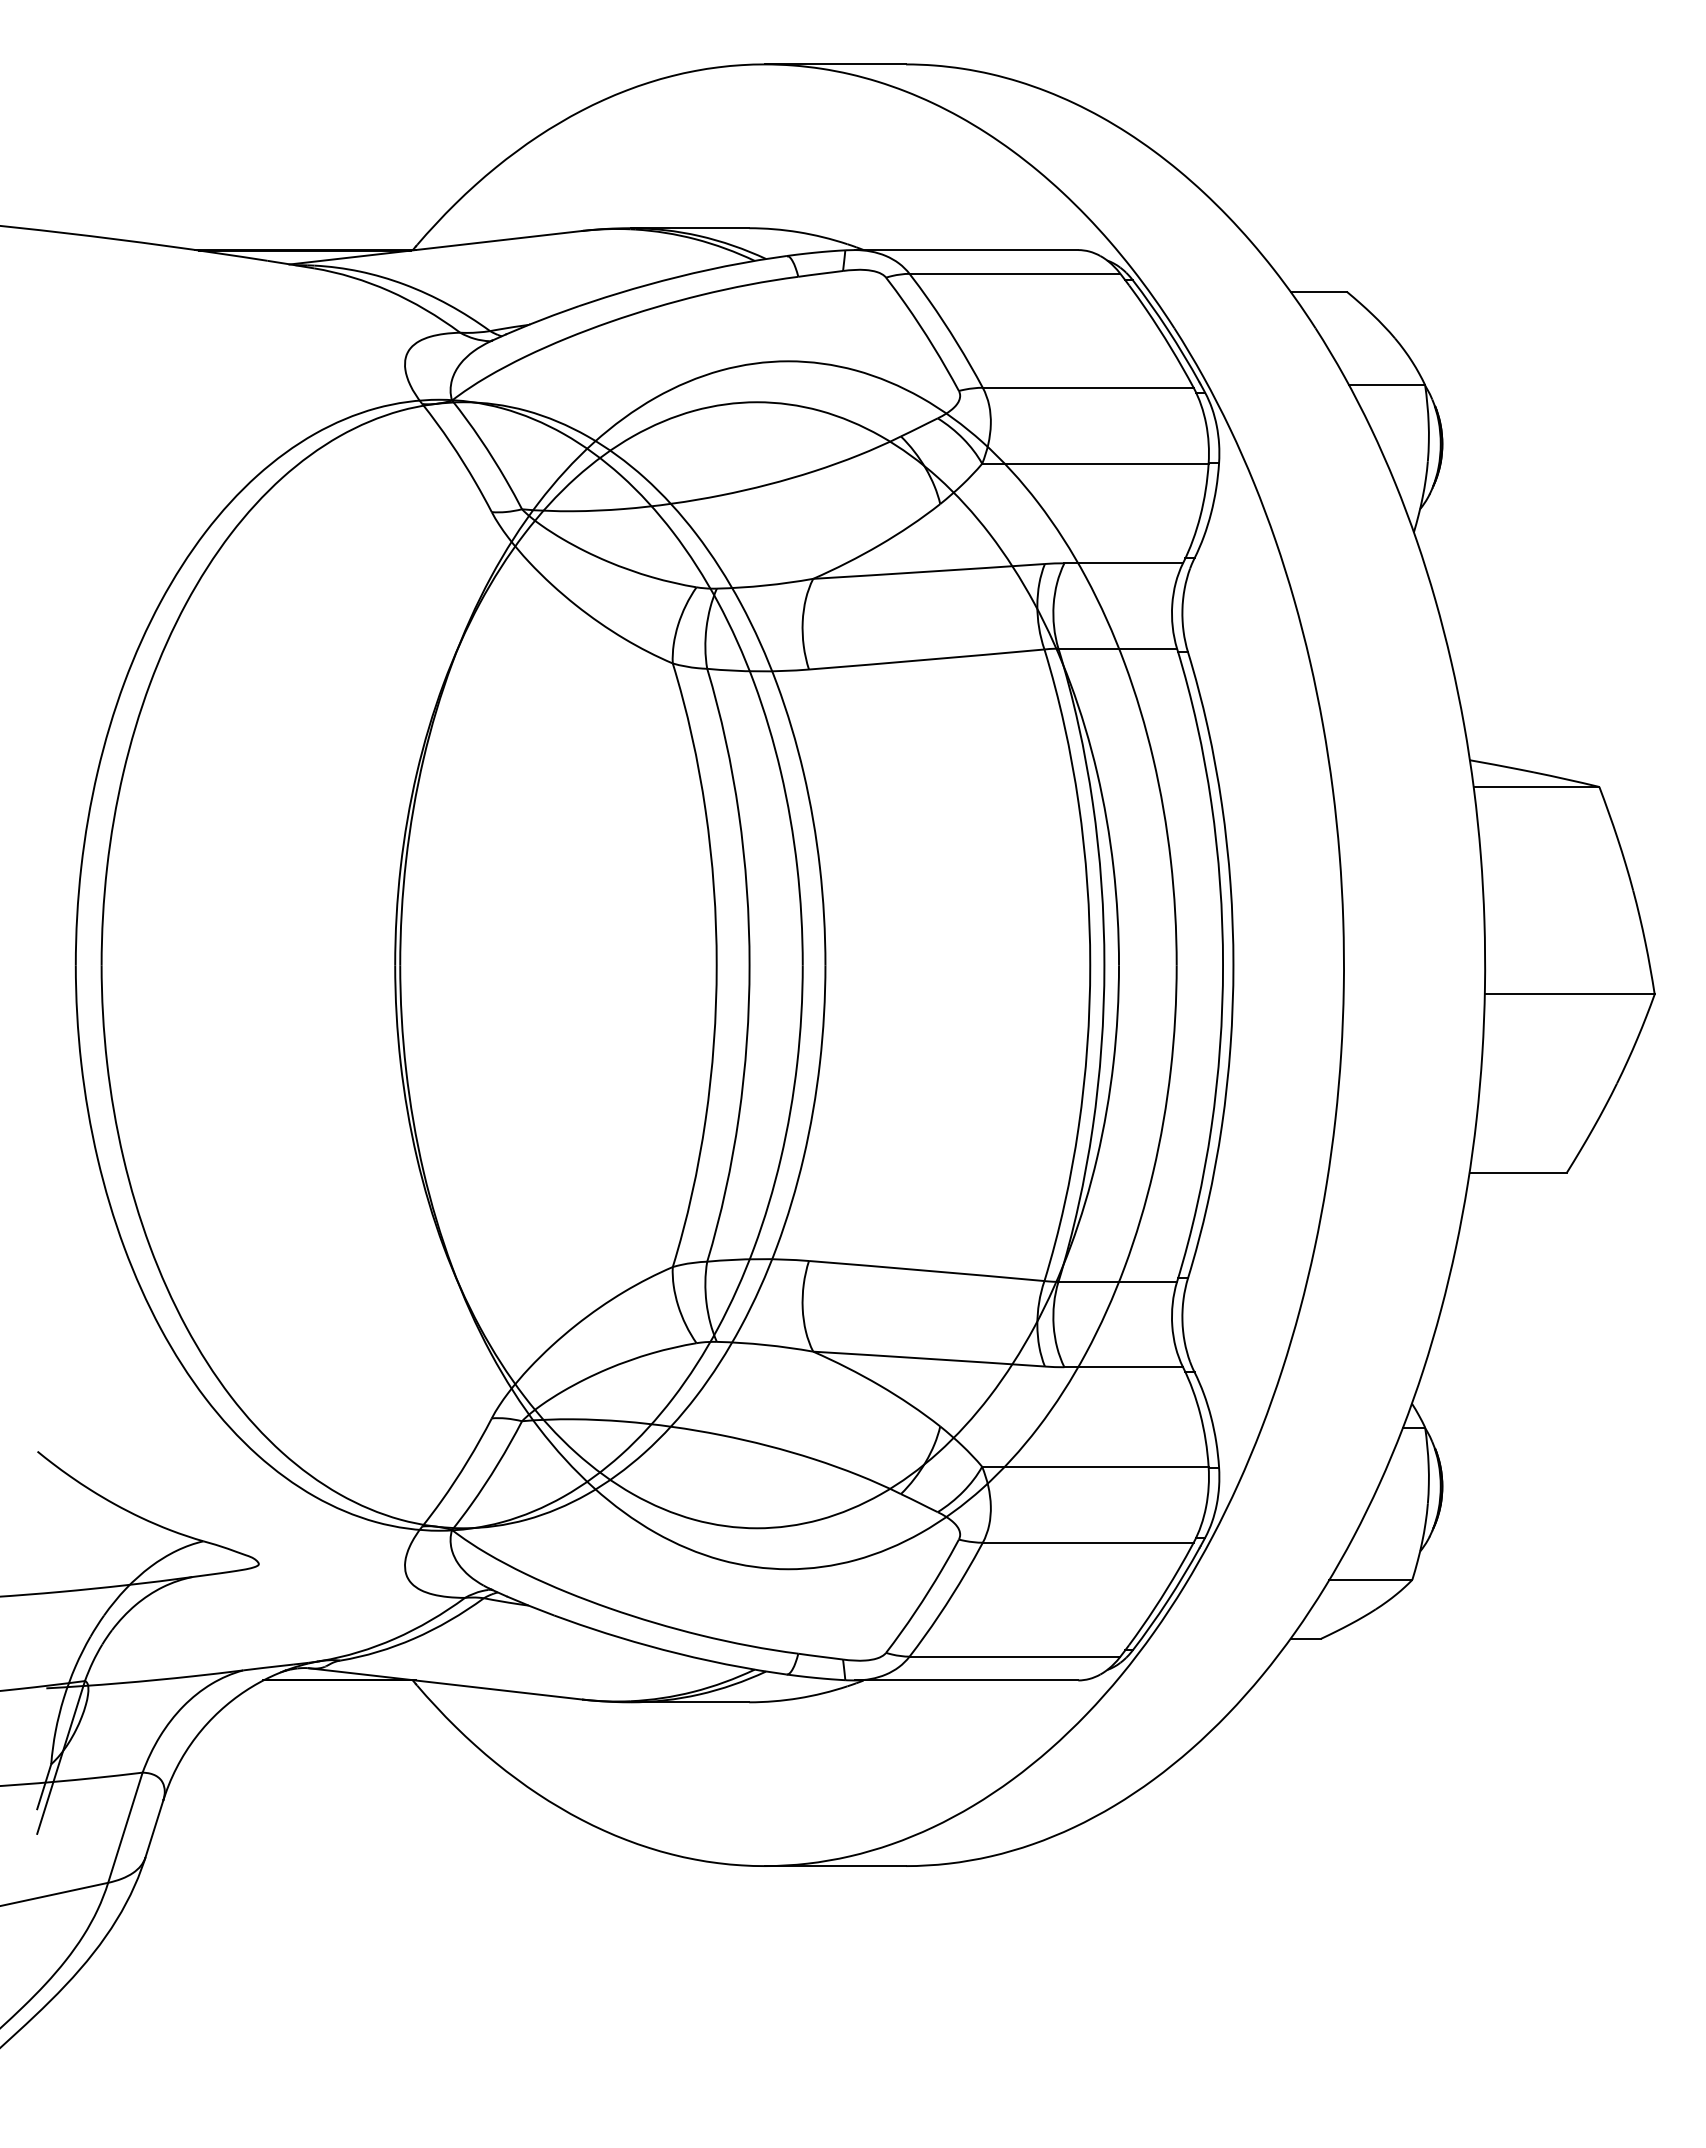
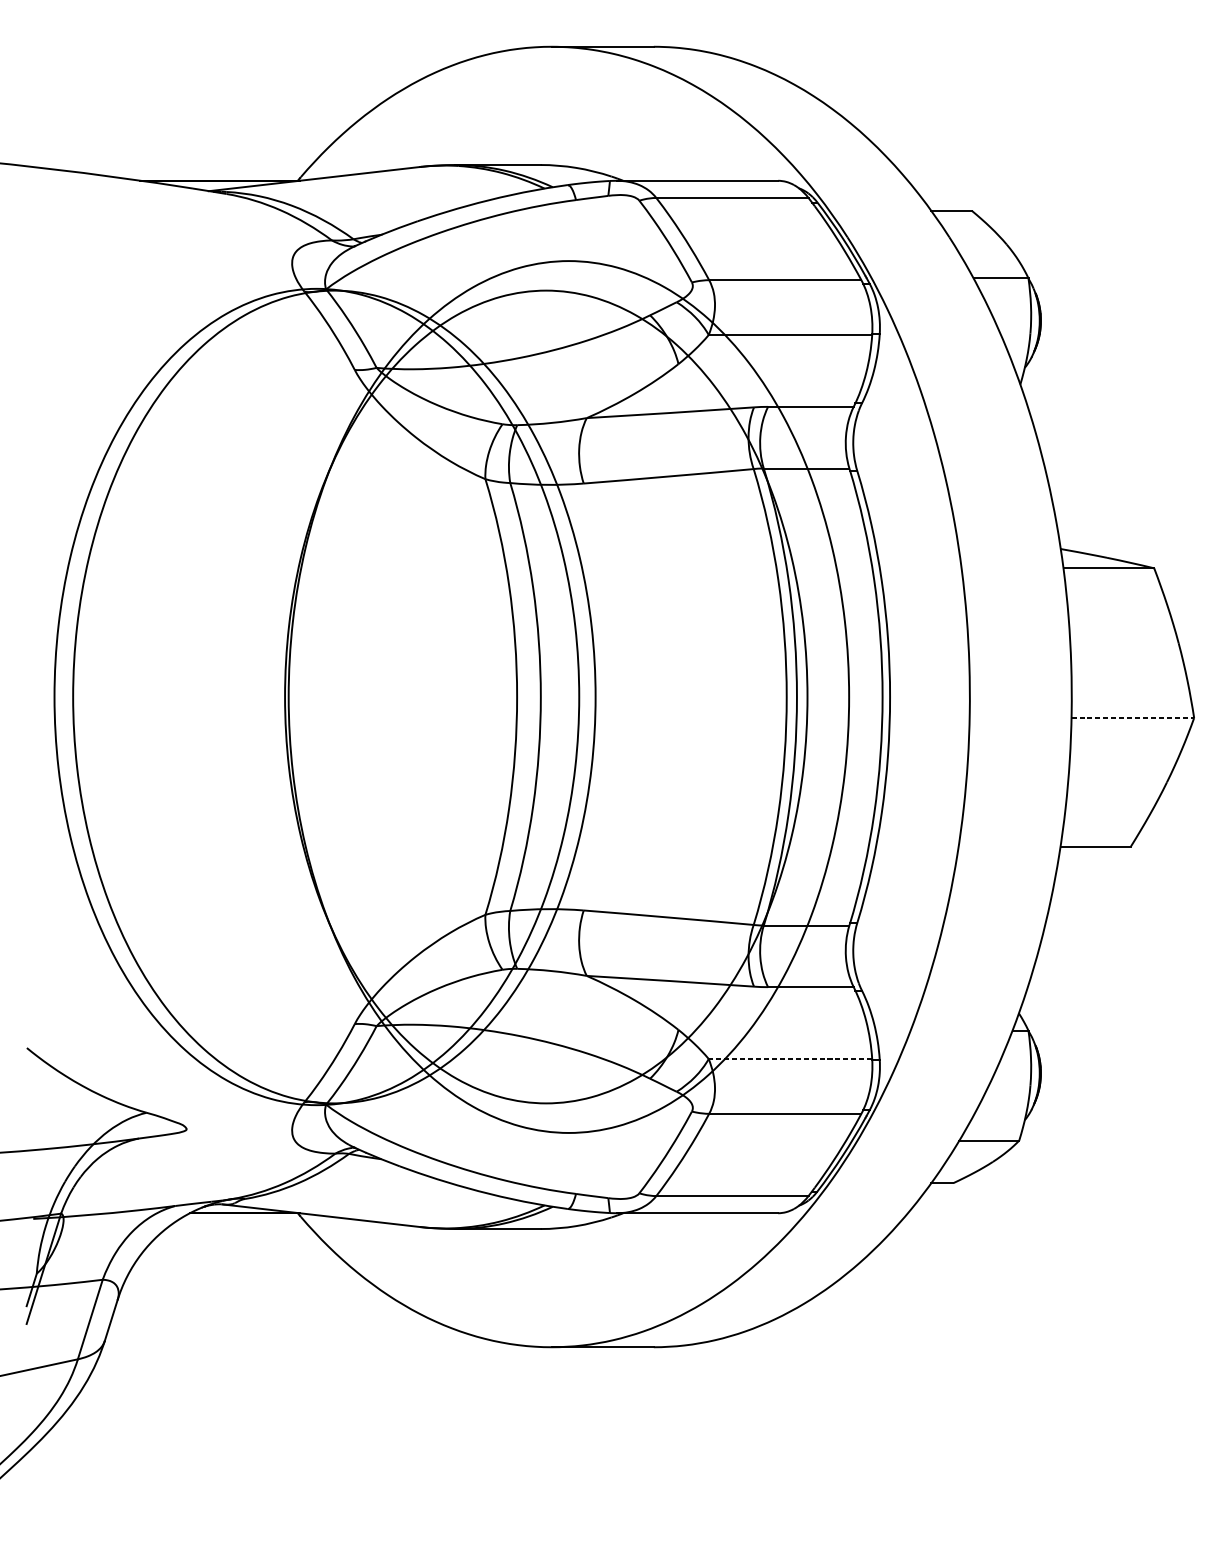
line: (1569, 994) -> (1132, 718), solid -> dashed
line: (1094, 1466) -> (789, 1058), solid -> dashed

